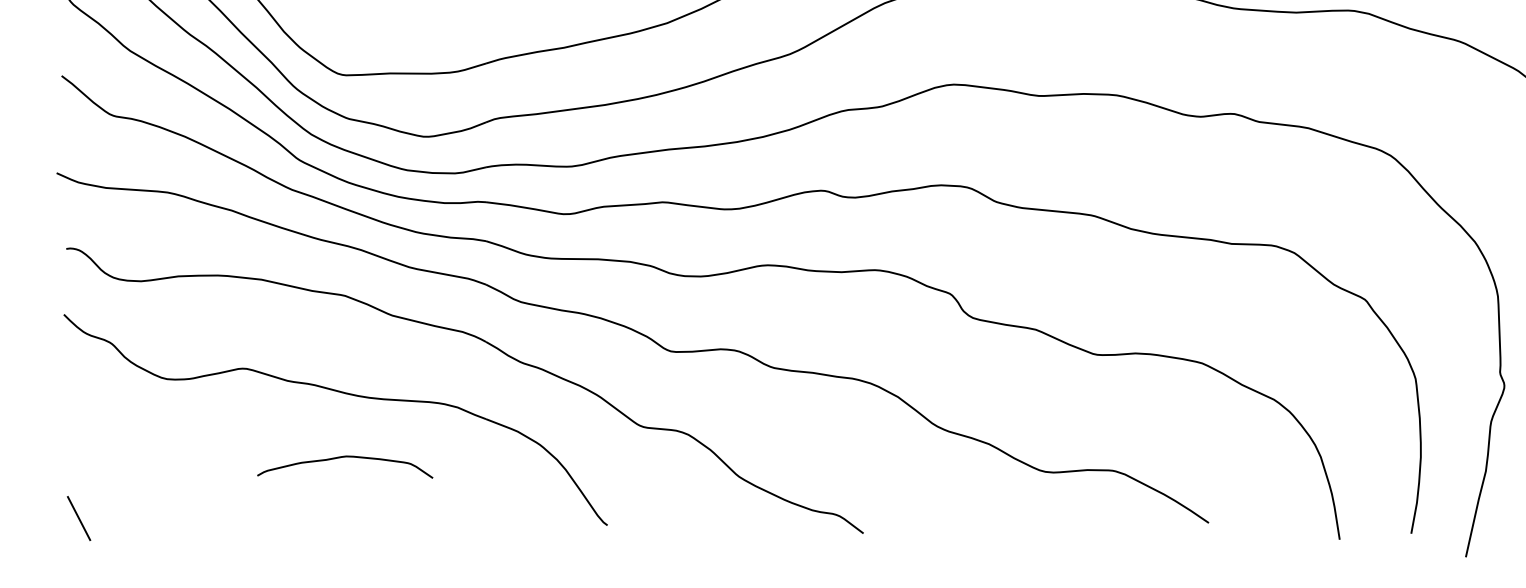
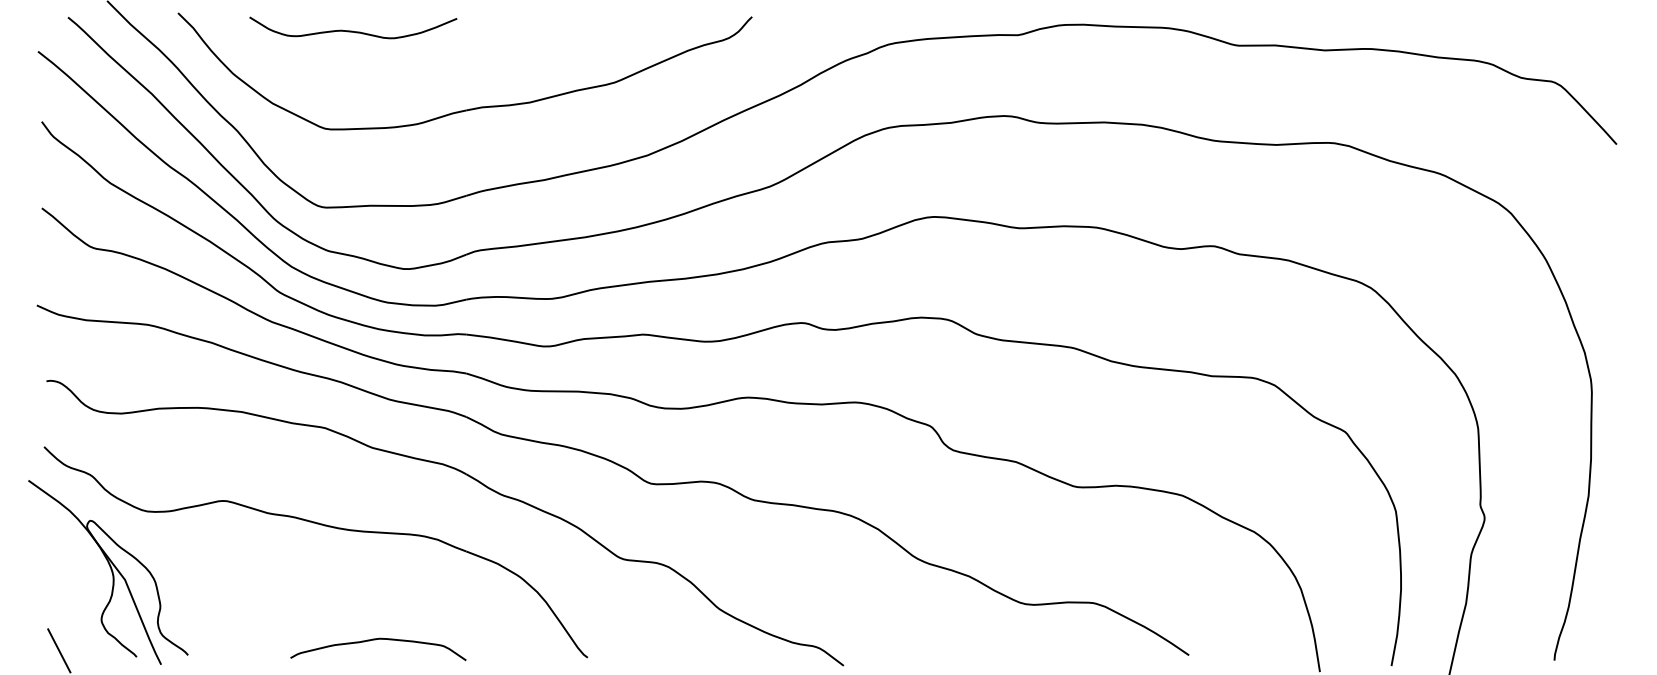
part: (128, 440) -> (108, 572), added
curve: (342, 458) -> (375, 640), moved

